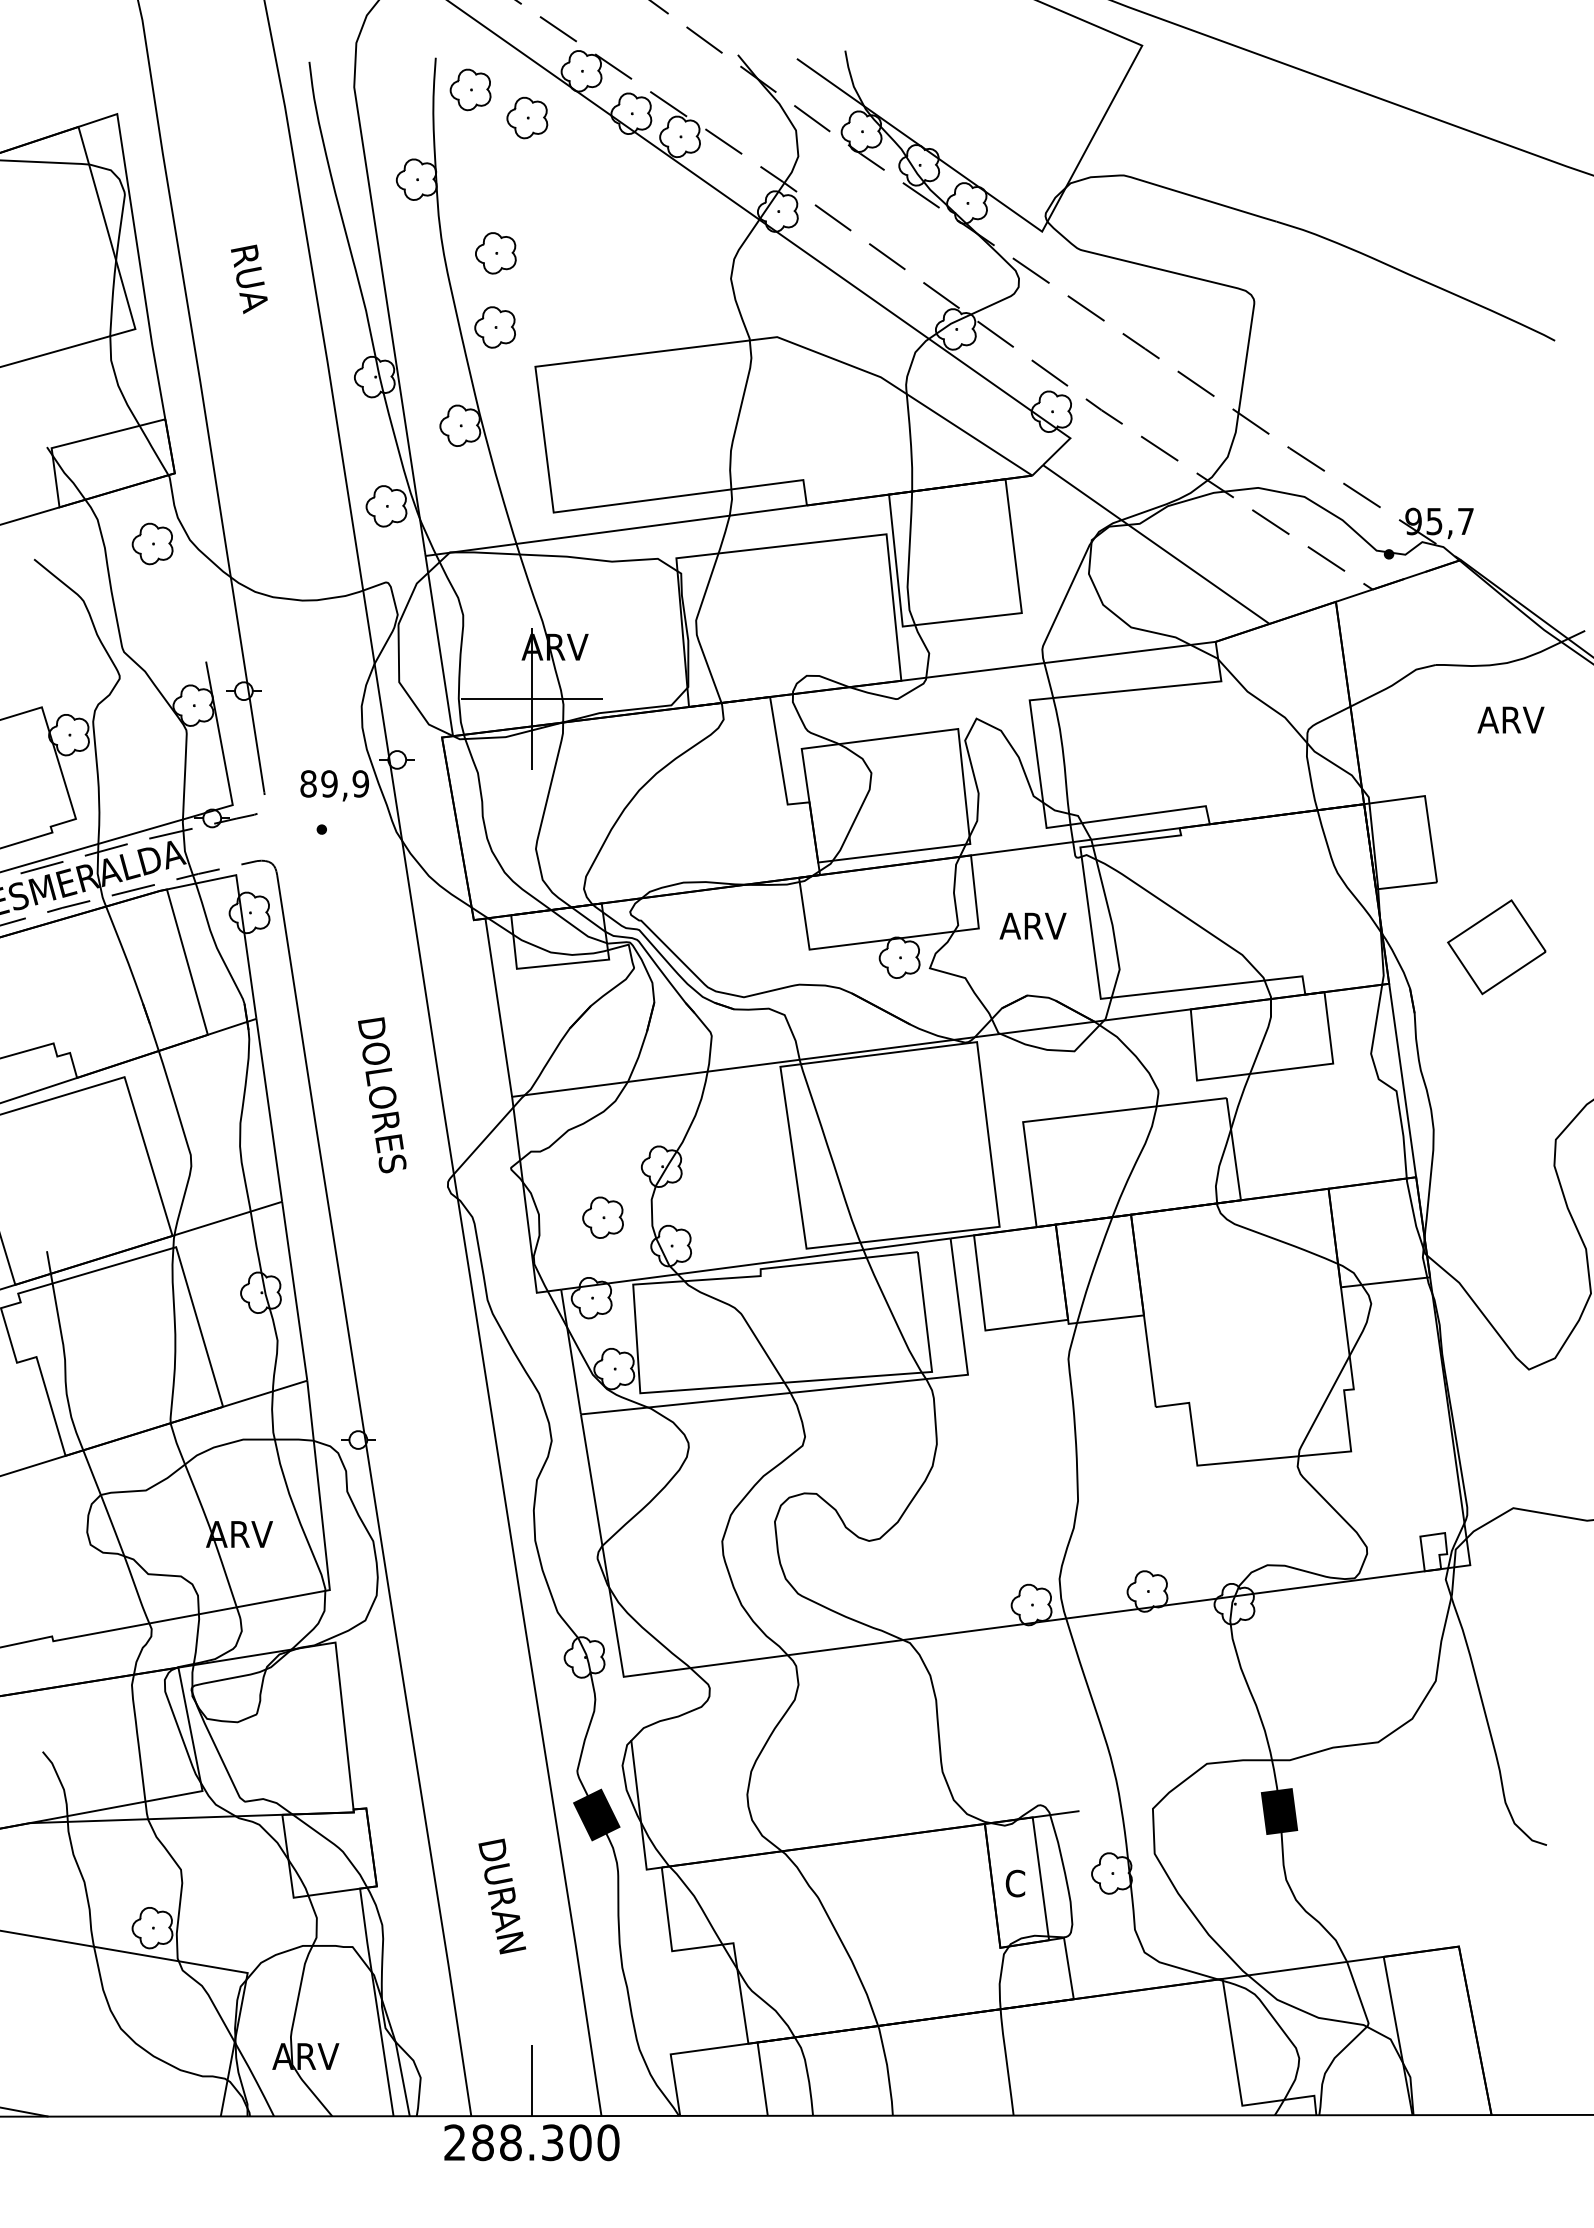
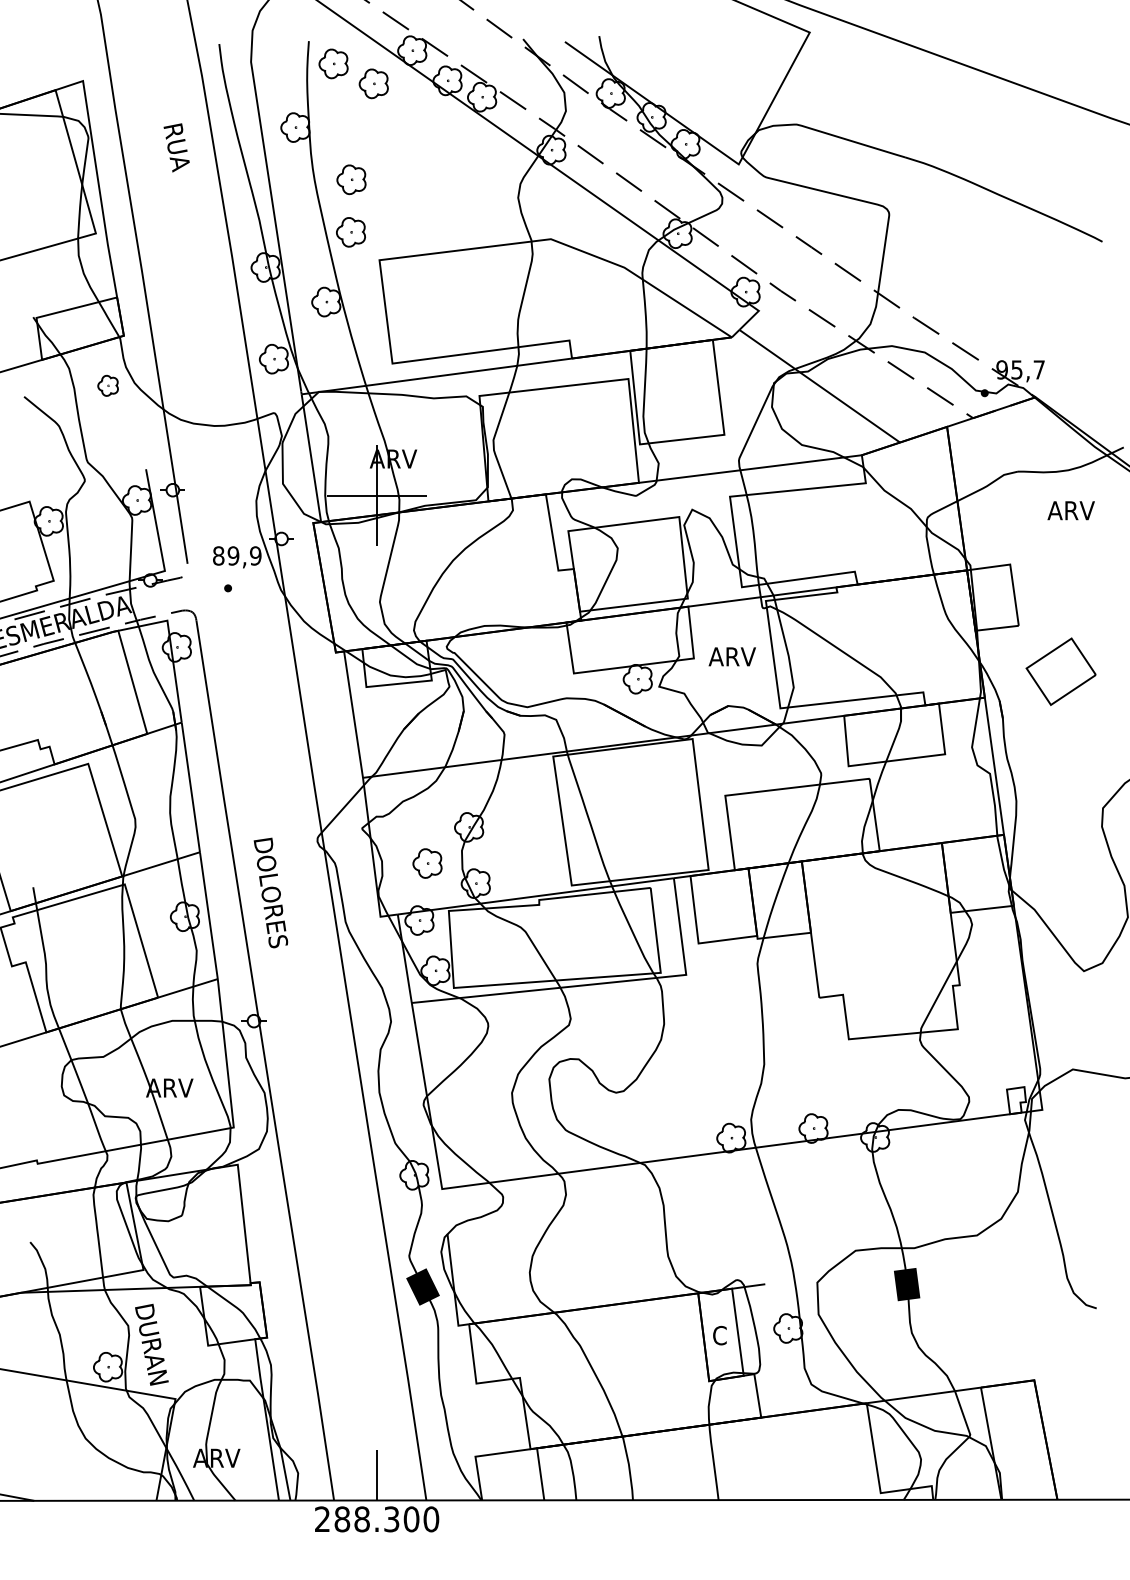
text: (249, 279) -> (176, 148), moved
part: (152, 543) -> (108, 385), size x0.7
text: (382, 1095) -> (271, 893), moved
text: (502, 1896) -> (152, 1344), moved

